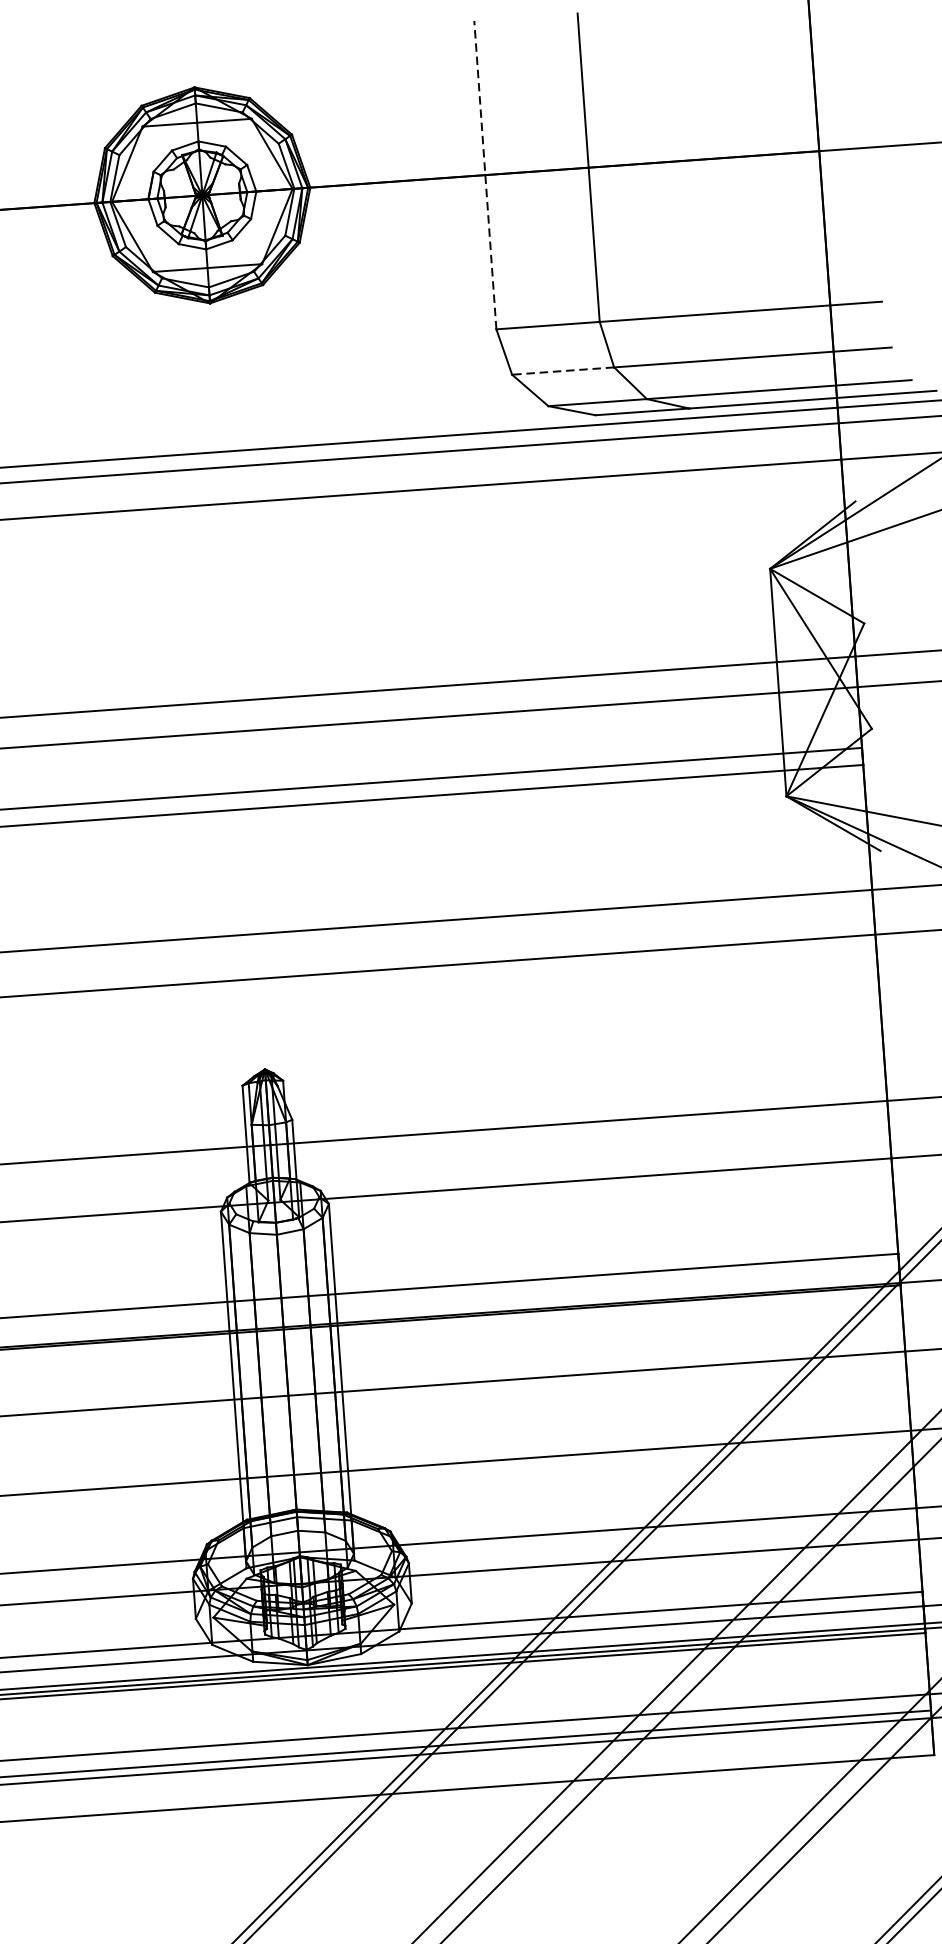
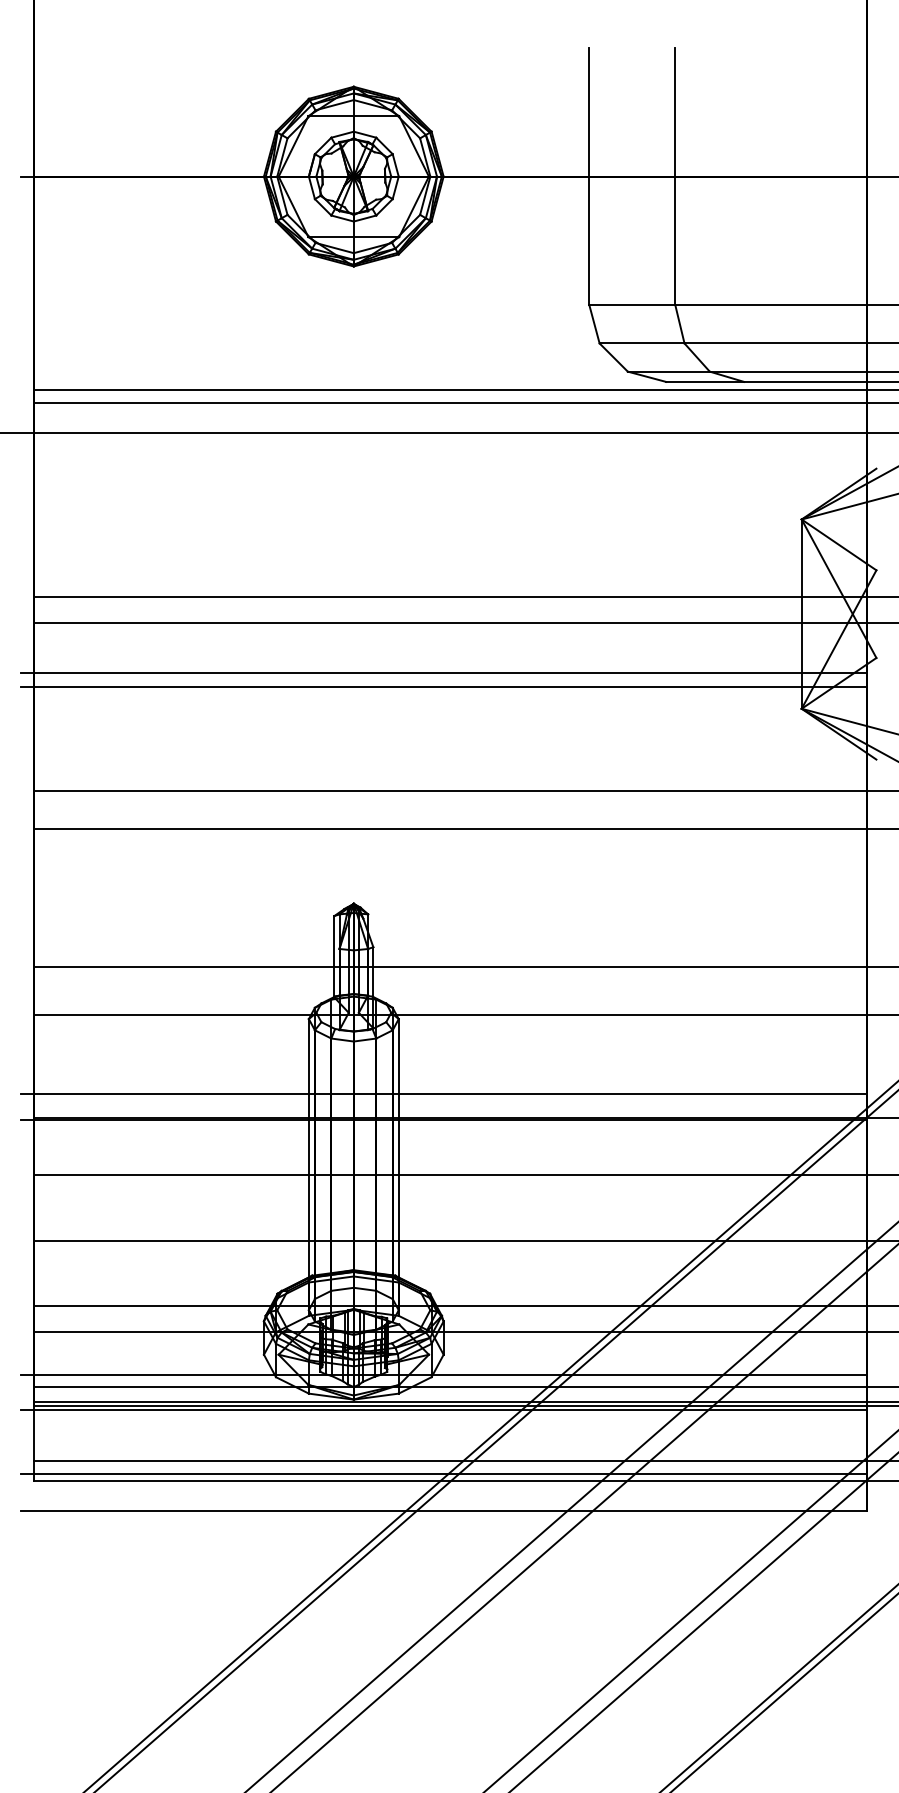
line: (485, 174) -> (589, 176), dashed -> solid
line: (562, 371) -> (641, 343), dashed -> solid

